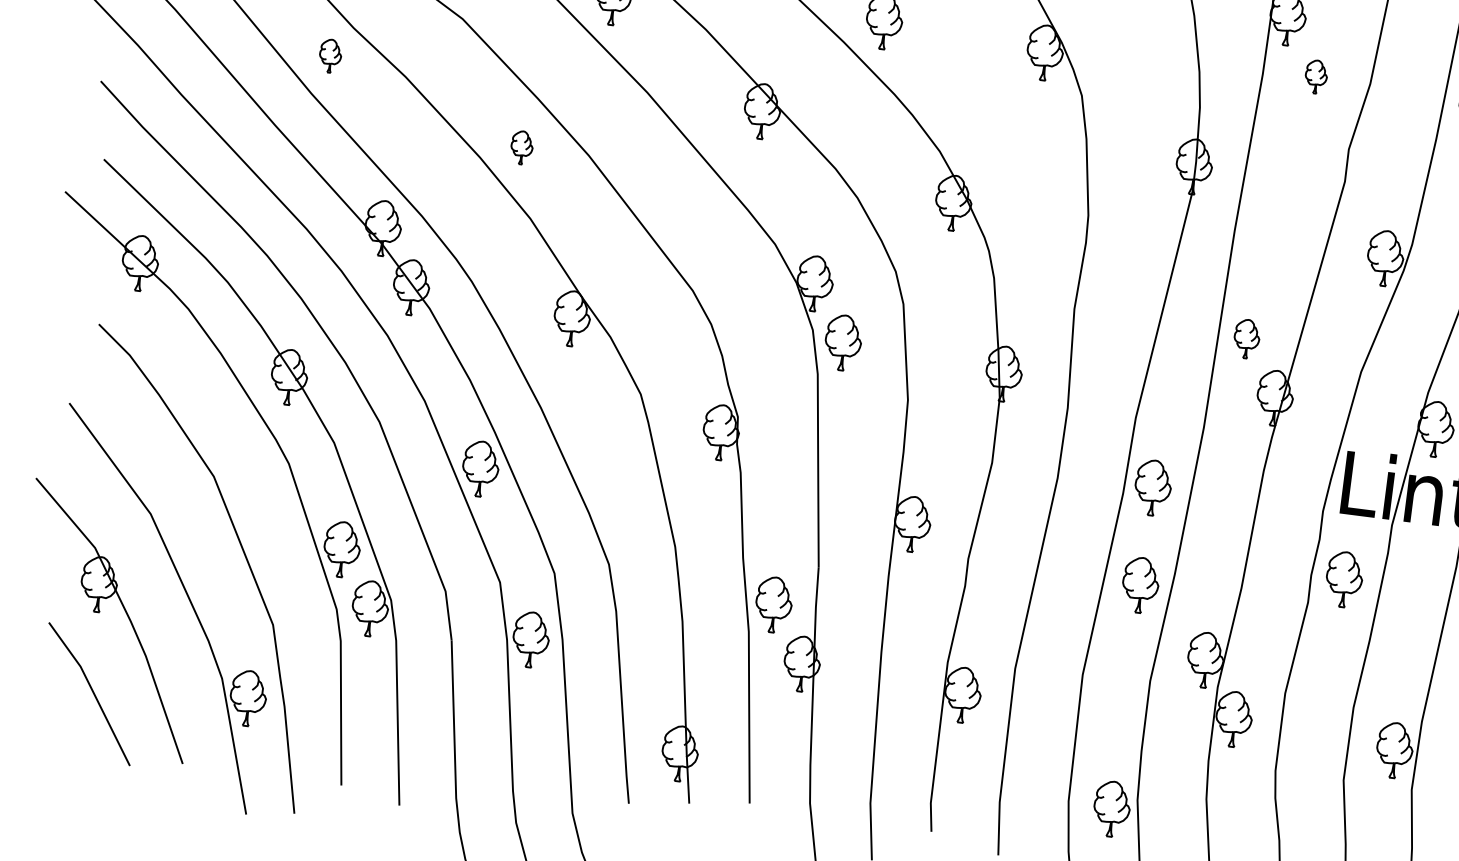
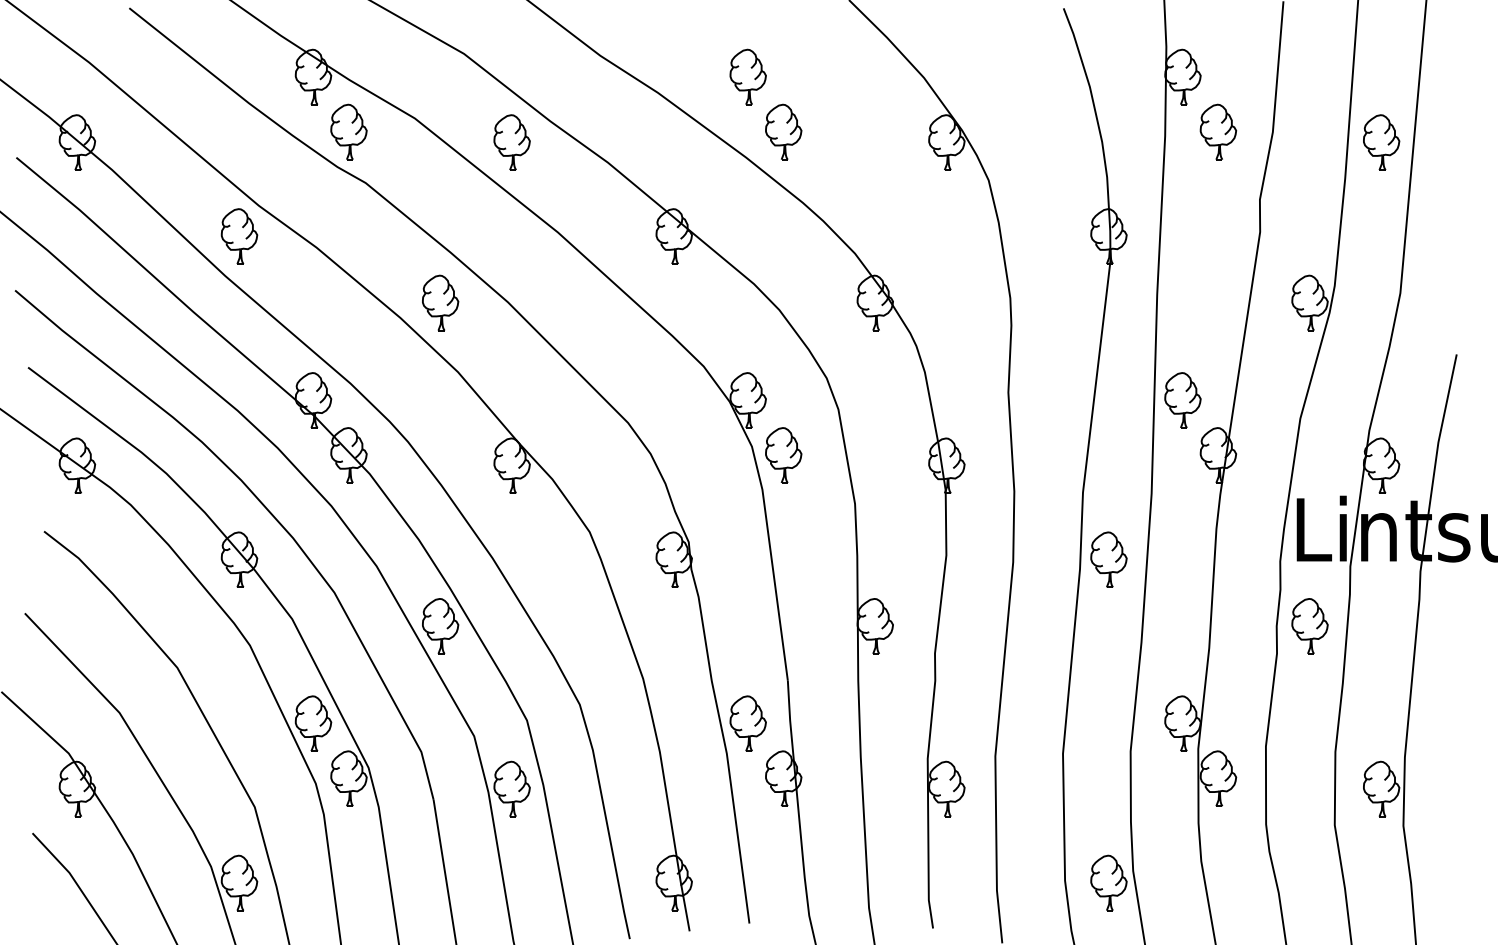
part: (330, 56) -> (239, 236), size x1.67
part: (1316, 76) -> (1218, 131), size x1.67
part: (521, 147) -> (440, 302), size x1.67
part: (1246, 339) -> (1182, 400), size x1.43
part: (1140, 584) -> (1108, 657), removed

